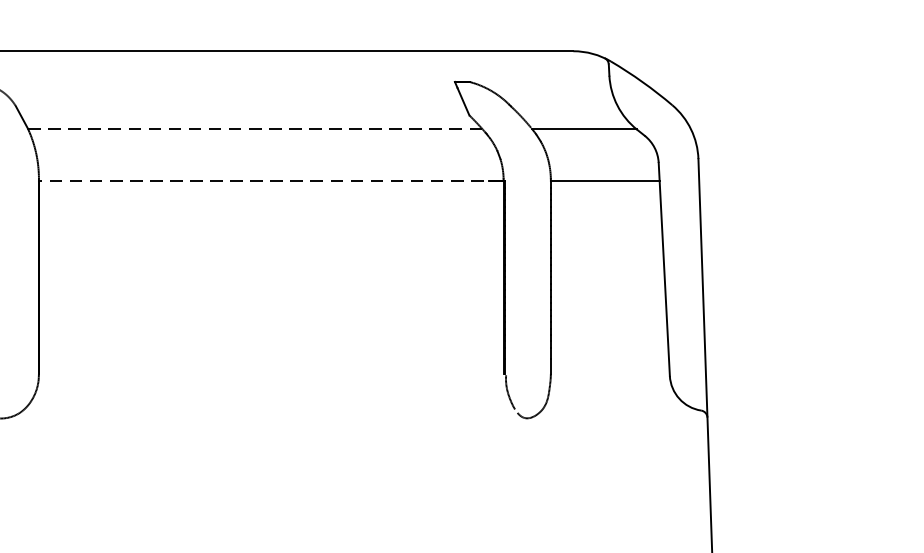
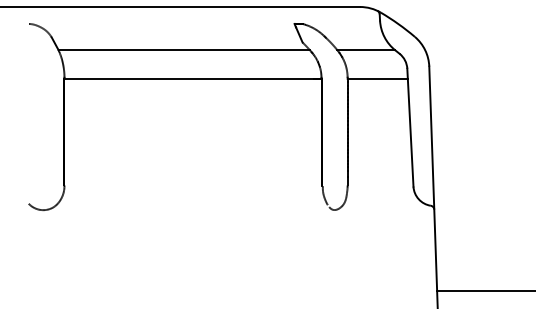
line: (255, 129) -> (184, 50), dashed -> solid
line: (270, 180) -> (192, 78), dashed -> solid

